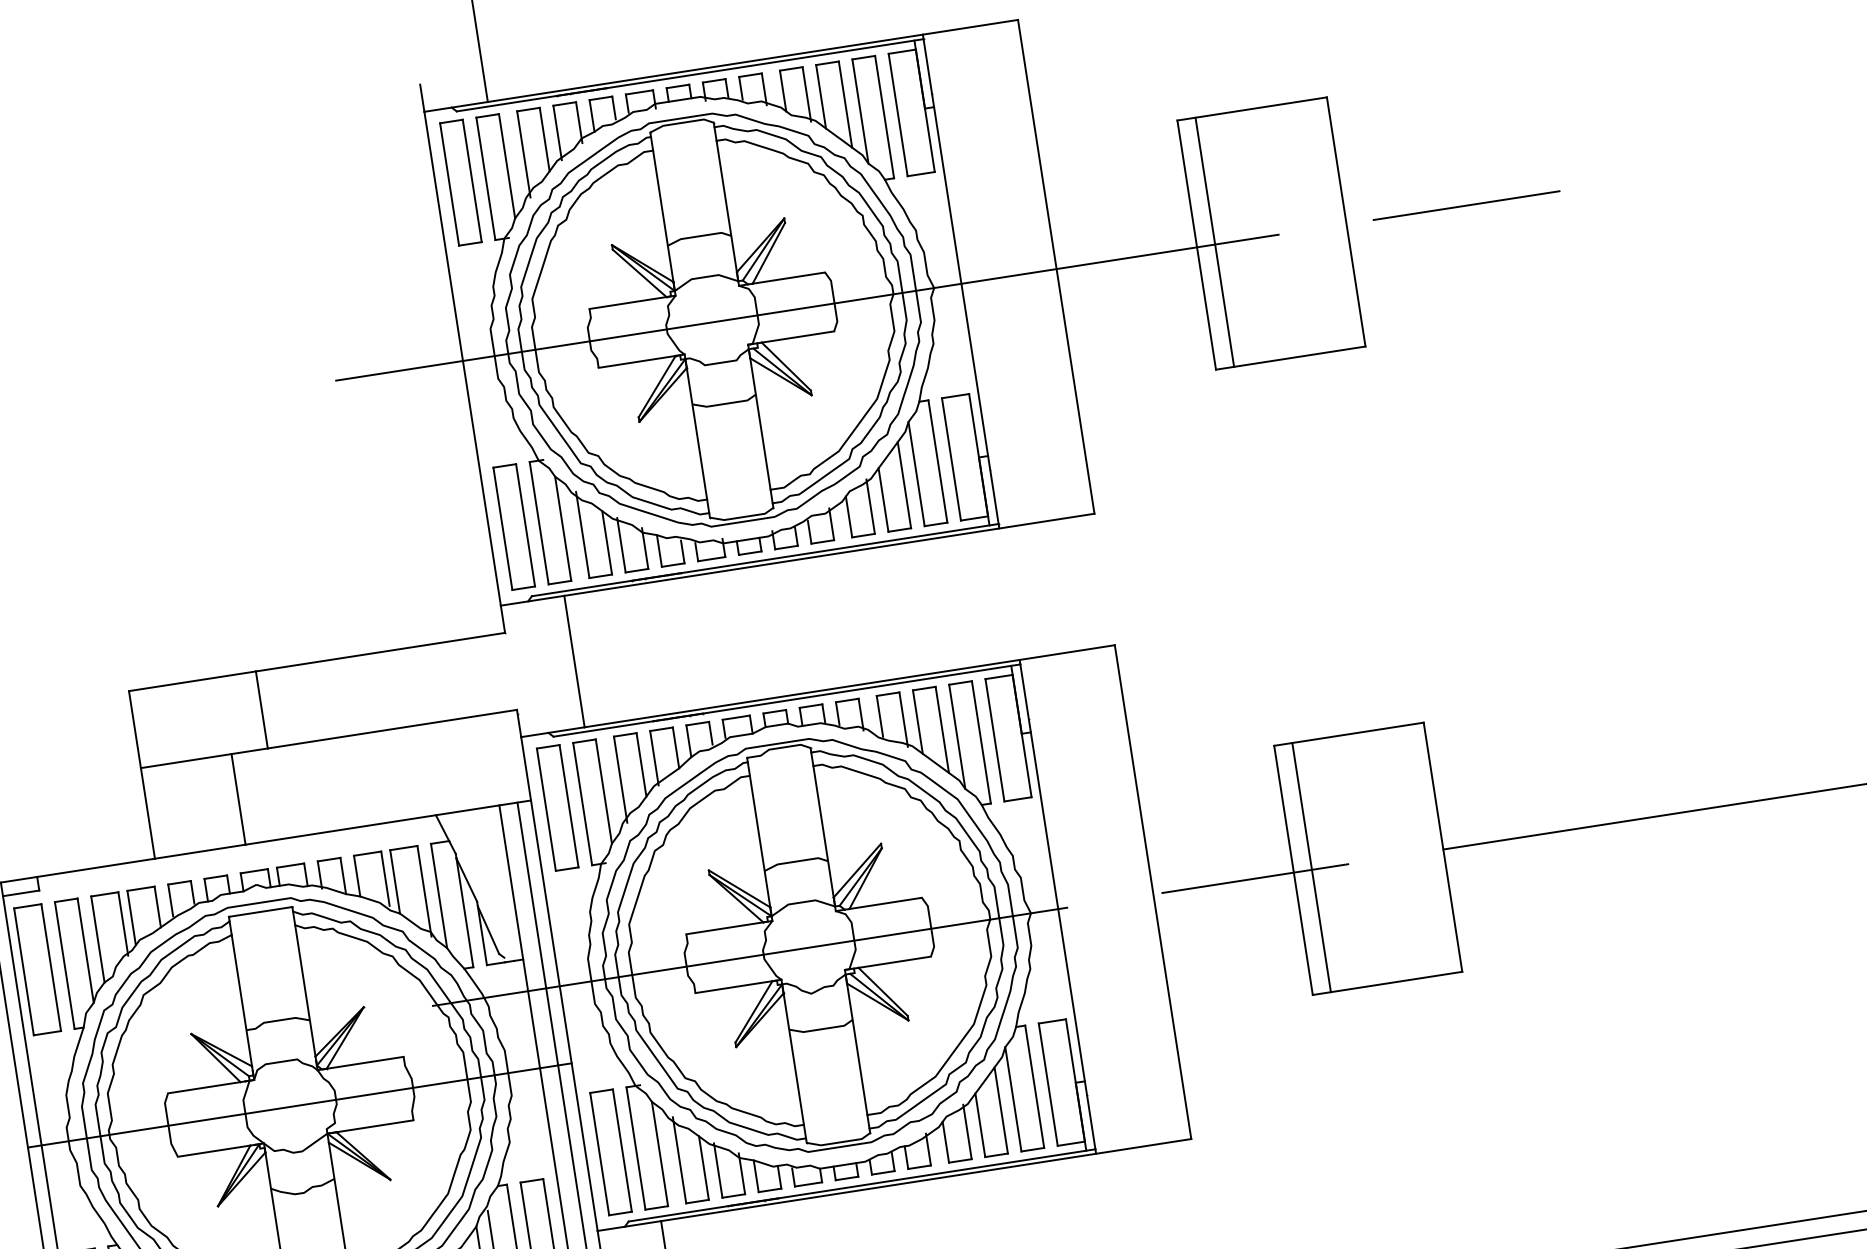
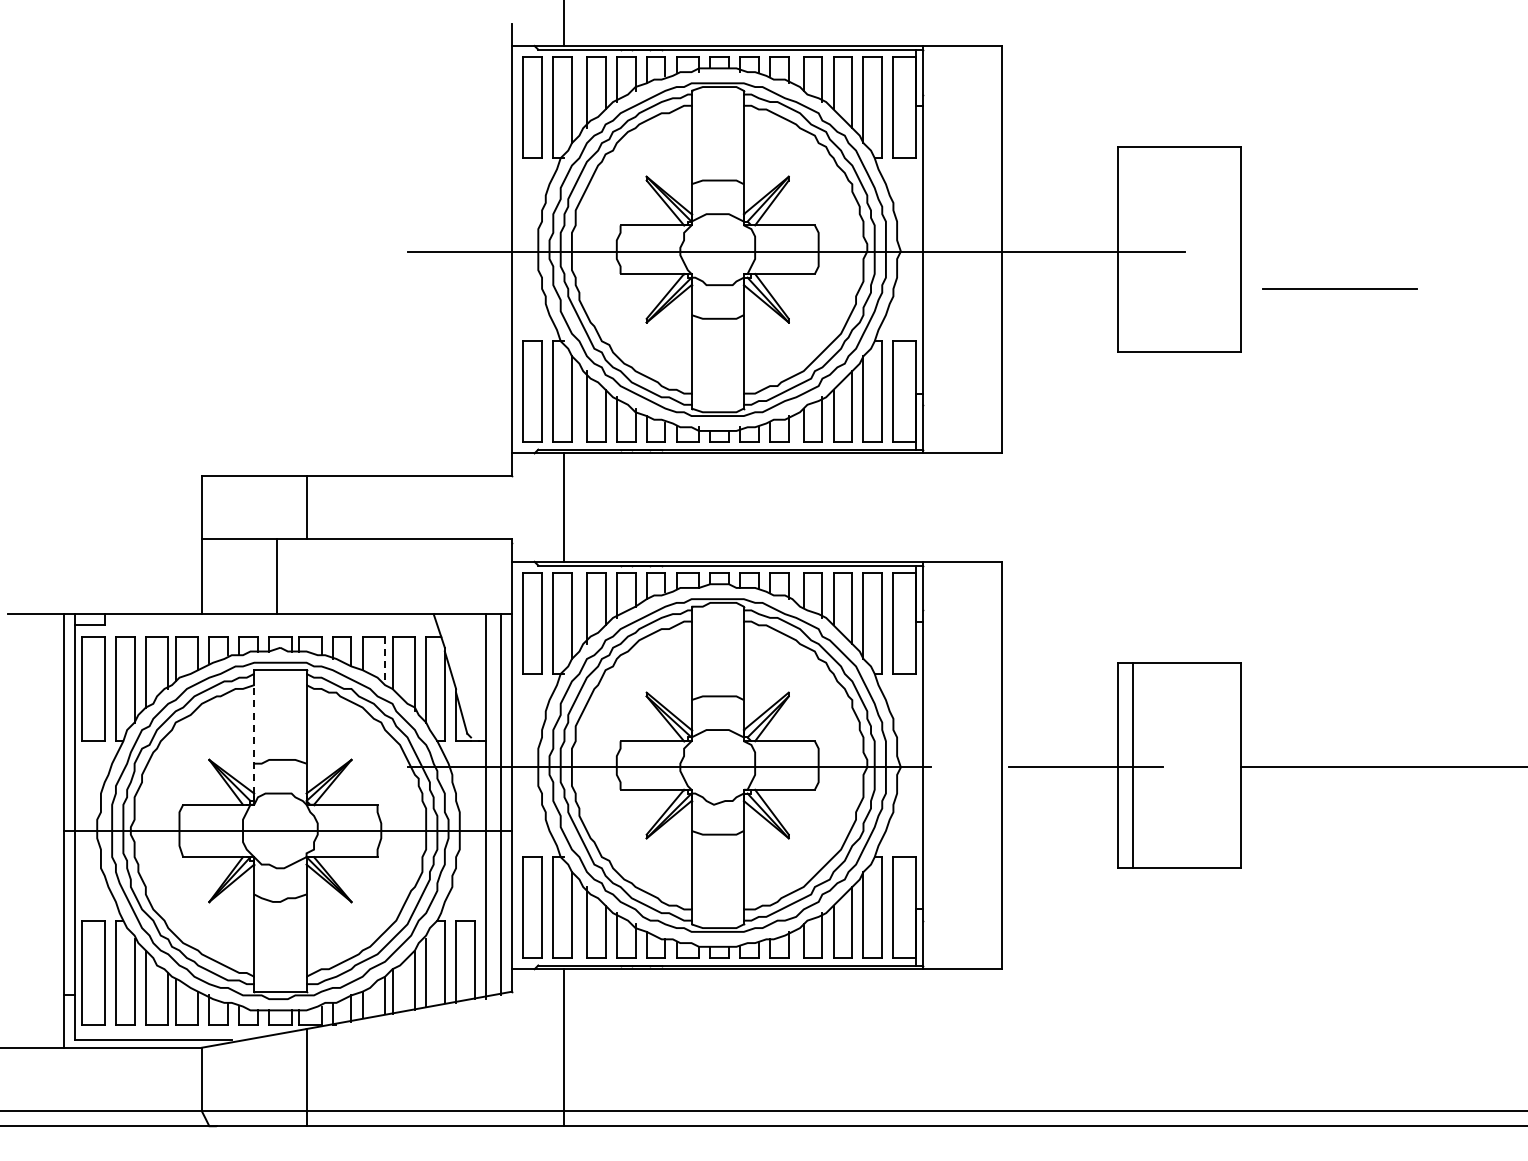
line: (1465, 205) -> (1339, 288), moved
line: (1214, 242) -> (1132, 249), removed
line: (386, 879) -> (385, 659), solid -> dashed
line: (242, 999) -> (254, 738), solid -> dashed

